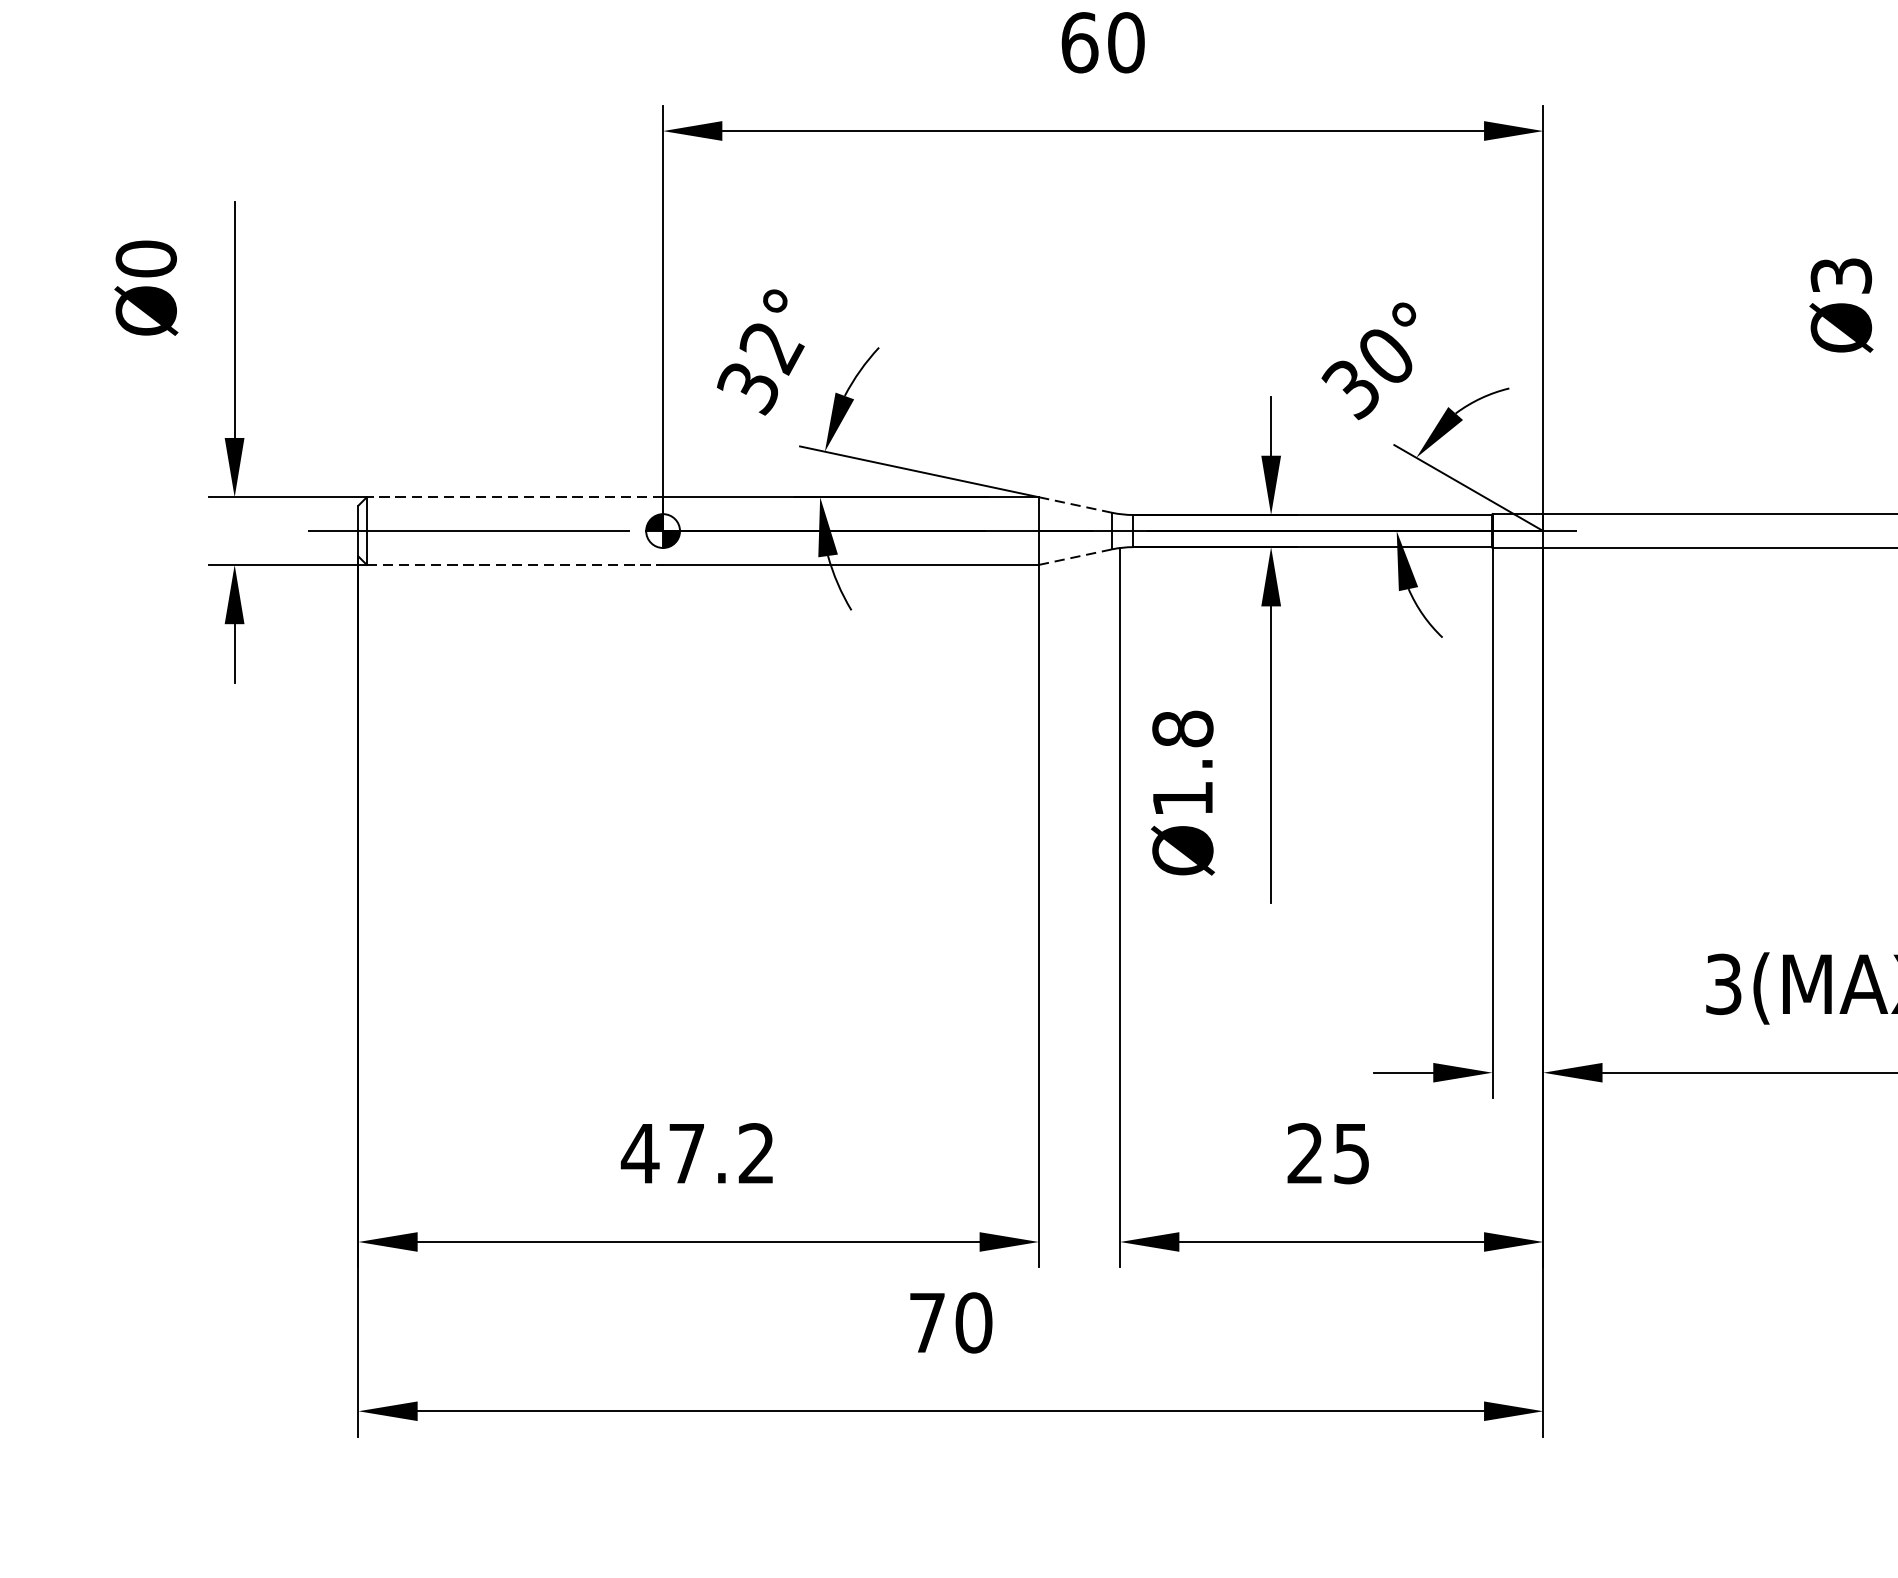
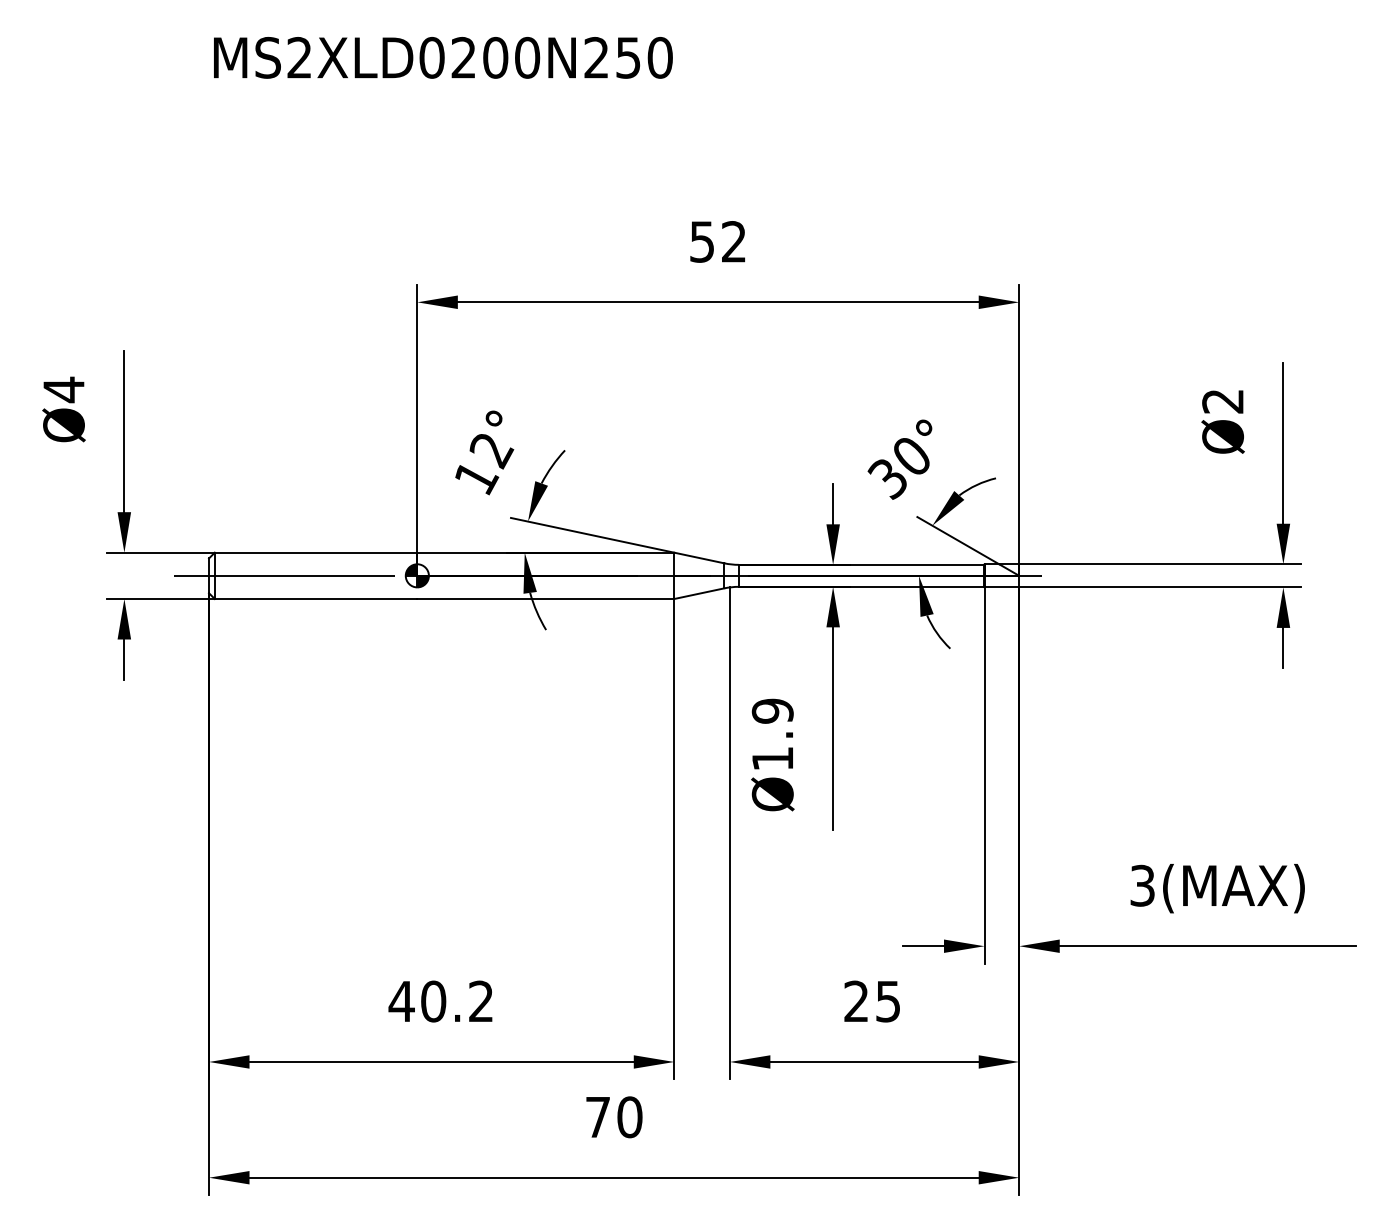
text: (1103, 42) -> (718, 241), 60 -> 52
text: (145, 258) -> (63, 389), Ø0 -> Ø4
text: (1841, 276) -> (1223, 401), Ø3 -> Ø2
text: (749, 388) -> (476, 478), 32° -> 12°
line: (514, 496) -> (315, 552), dashed -> solid
line: (1075, 505) -> (699, 558), dashed -> solid
line: (1075, 556) -> (699, 593), dashed -> solid
line: (515, 565) -> (316, 599), dashed -> solid
text: (1182, 727) -> (772, 710), Ø1.8 -> Ø1.9
text: (686, 1153) -> (433, 1001), 47.2 -> 40.2

